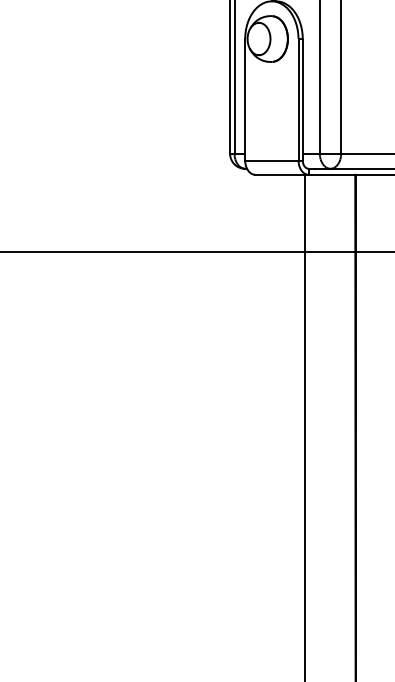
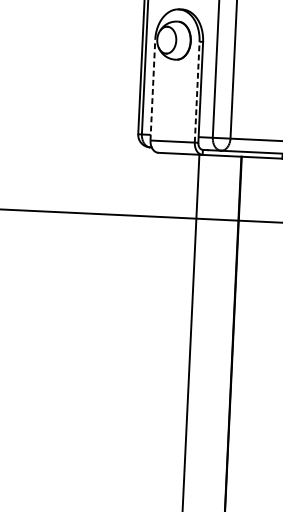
line: (245, 99) -> (153, 89), solid -> dashed
line: (298, 99) -> (197, 91), solid -> dashed

